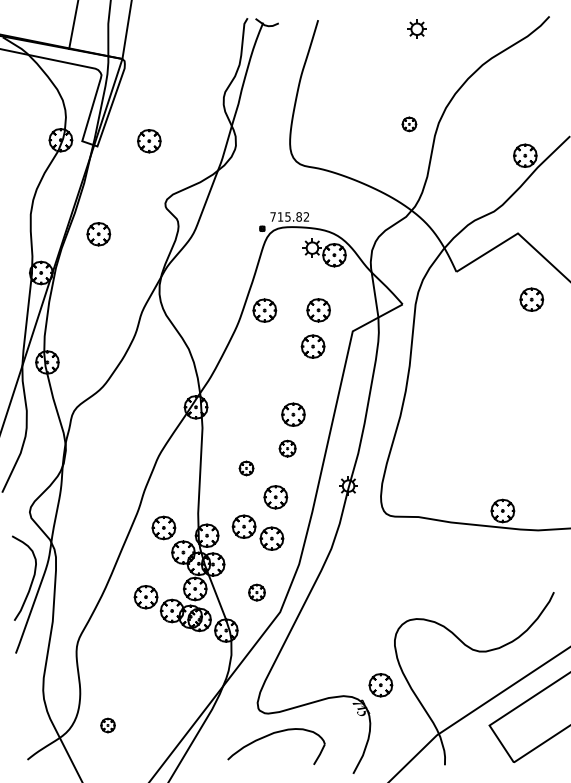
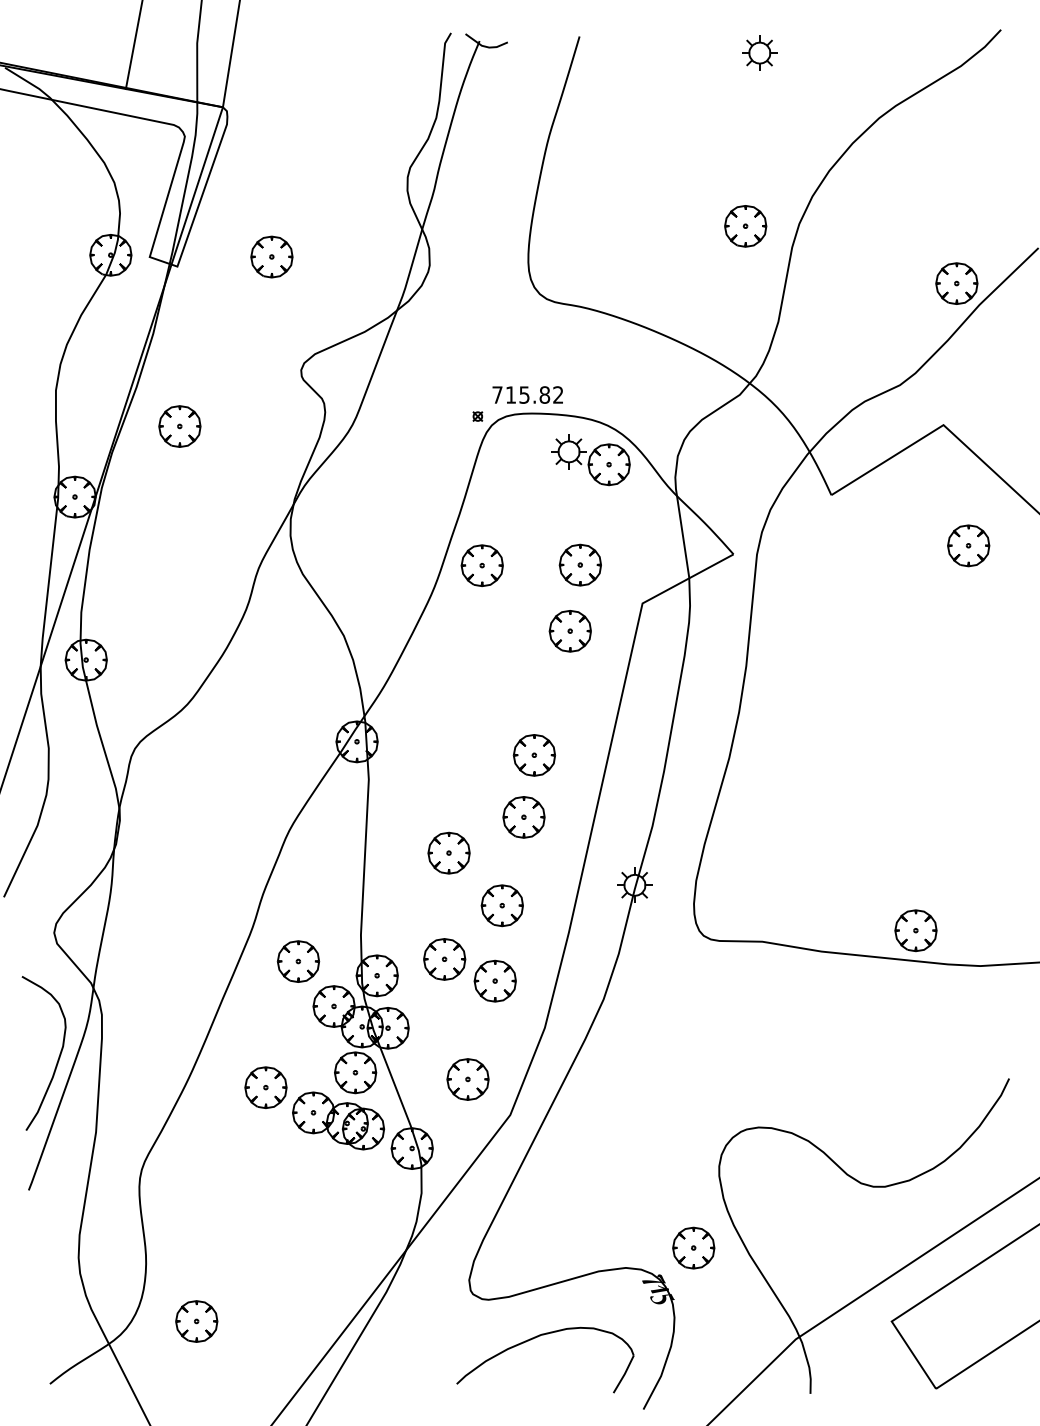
part: (409, 124) -> (745, 226), size x1.67
part: (287, 448) -> (523, 816), size x1.43
part: (246, 468) -> (448, 853), size x1.67
part: (256, 592) -> (467, 1079), size x1.43
part: (107, 725) -> (195, 1321), size x1.67
part: (273, 734) -> (540, 1337), moved

